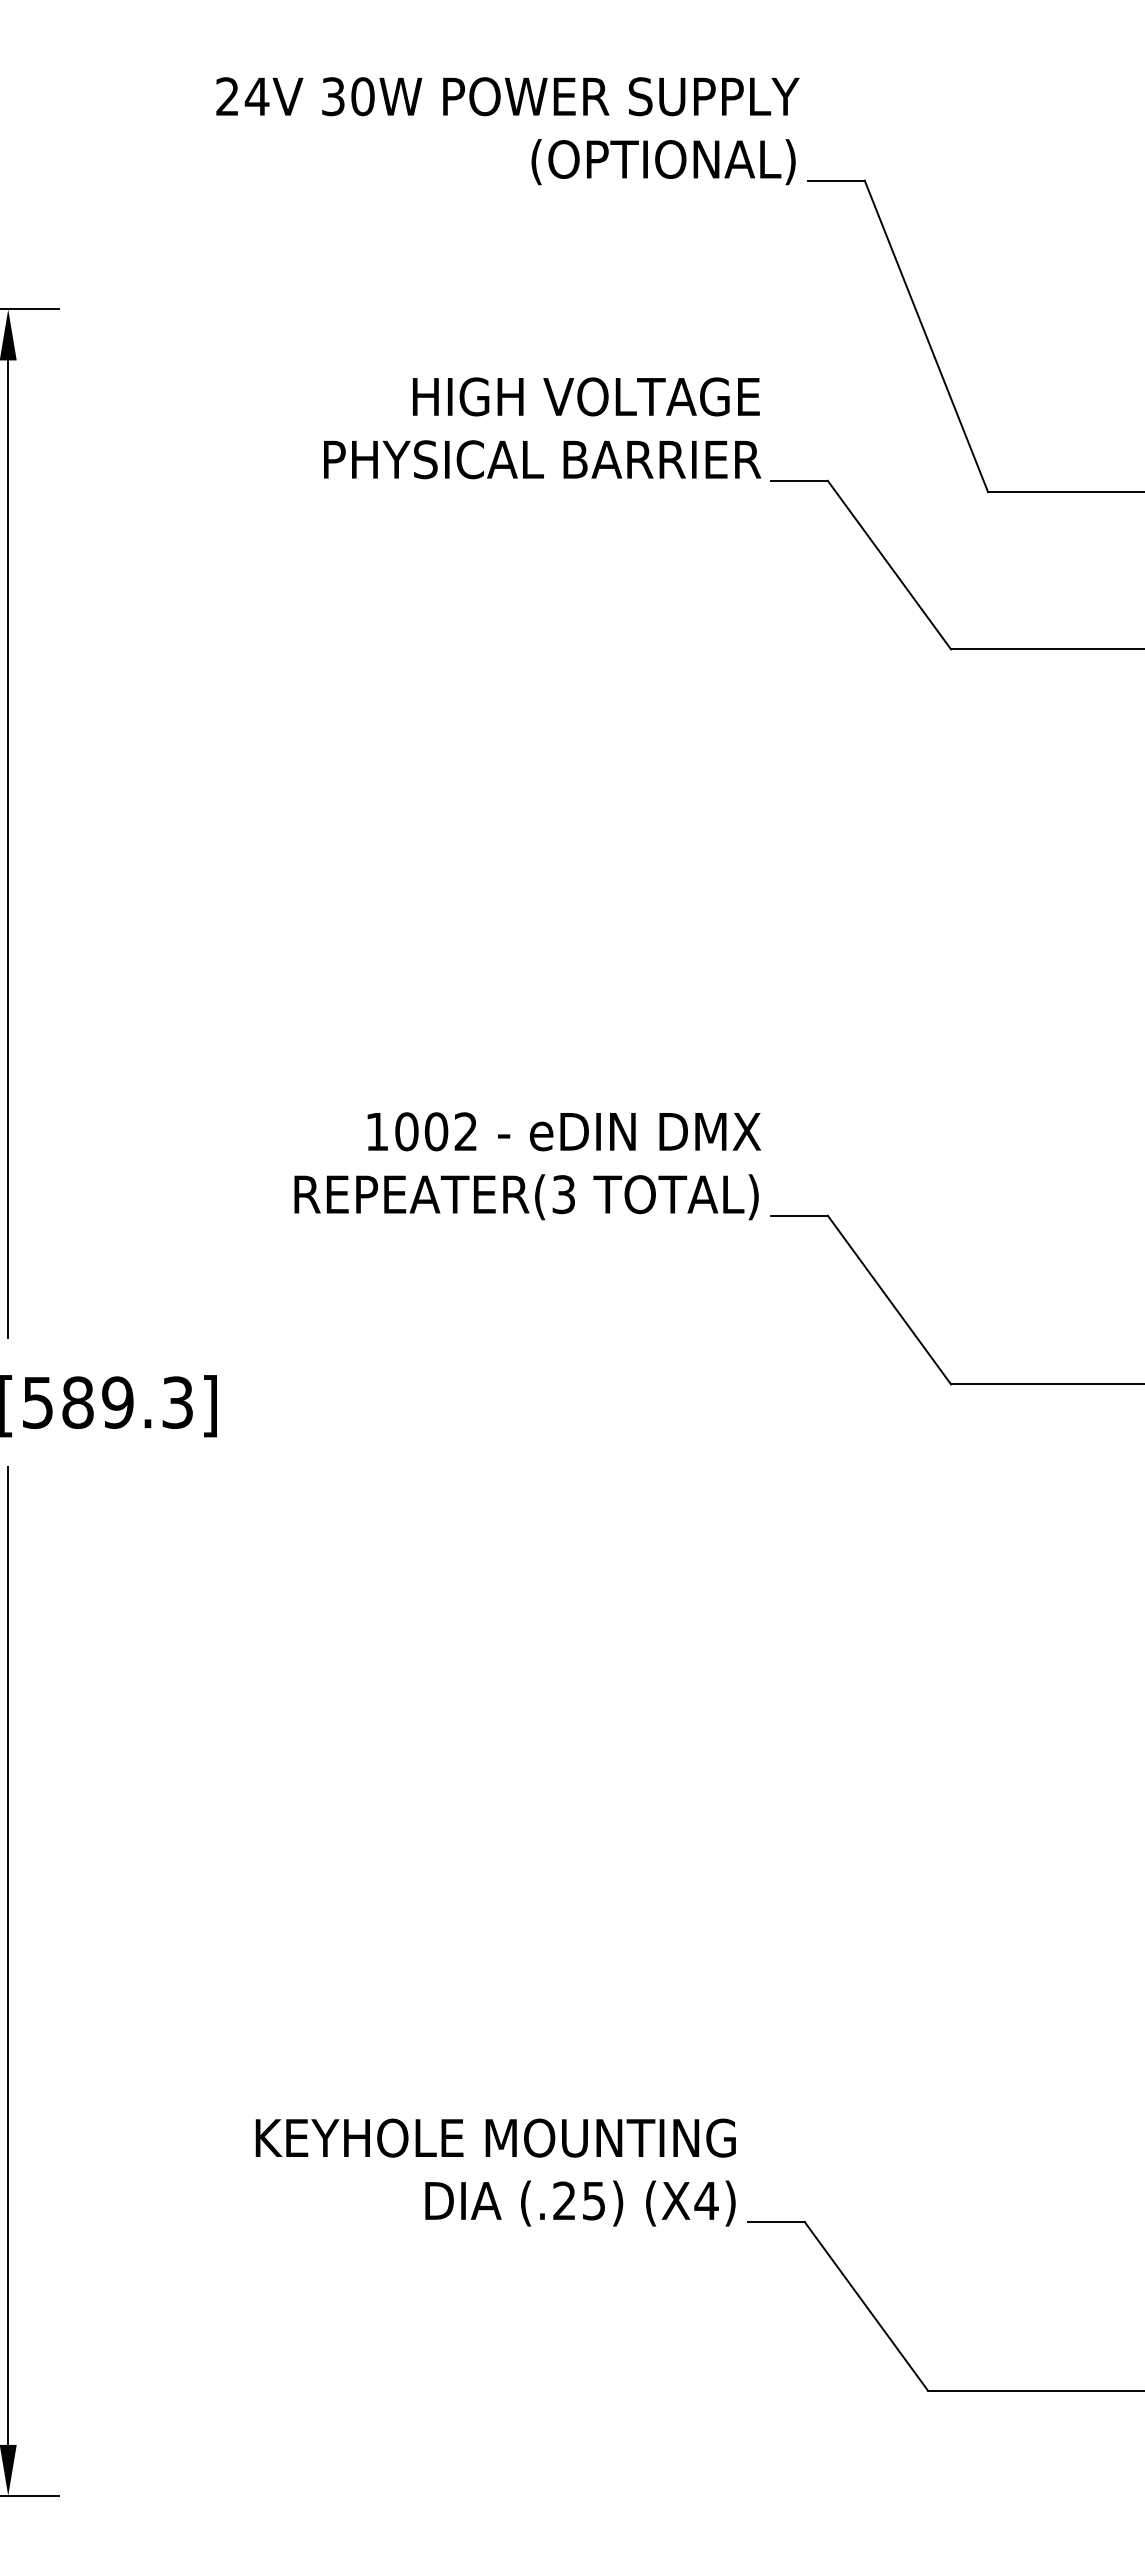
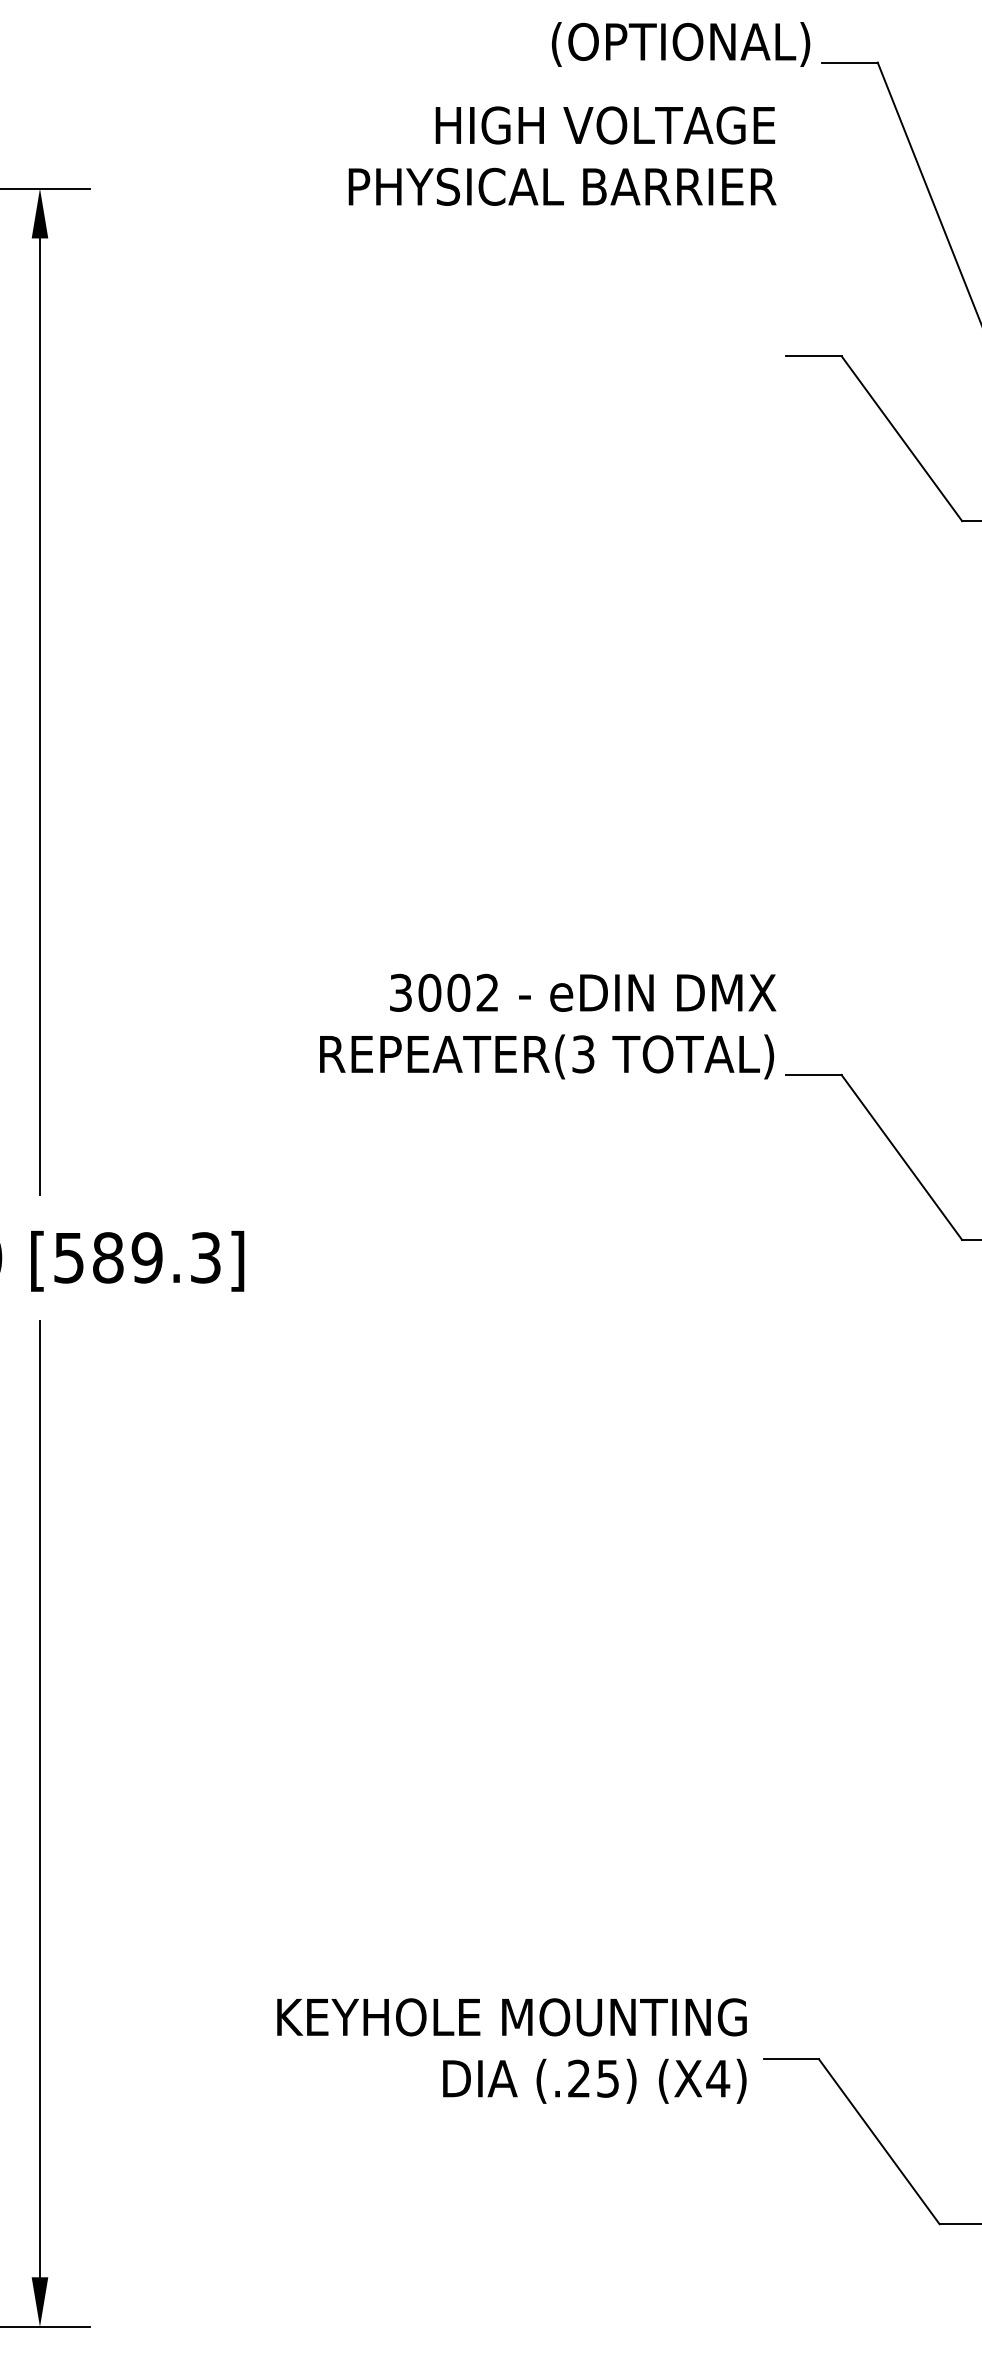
text: (542, 428) -> (562, 156), moved
text: (377, 1131) -> (401, 992), 1002 -> 3002
text: (495, 2172) -> (511, 2050), moved

